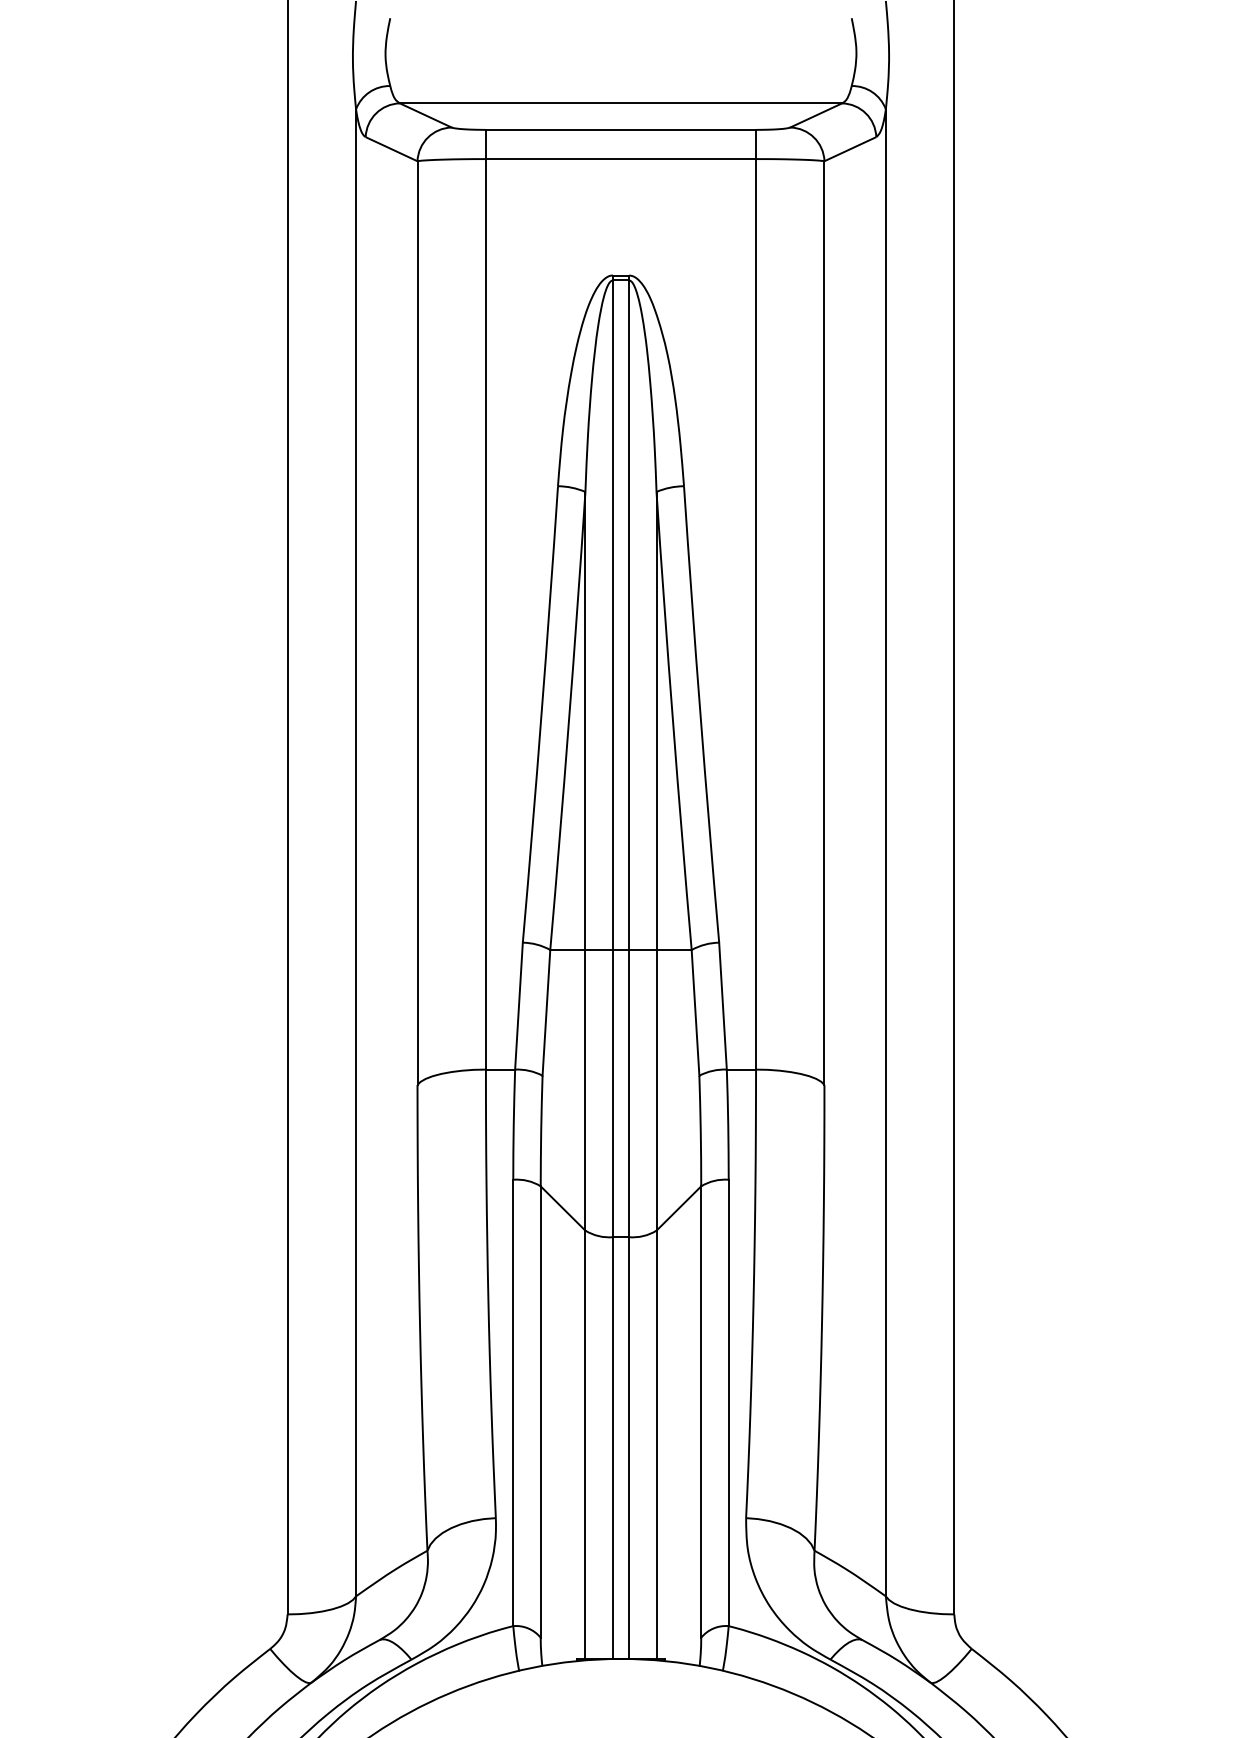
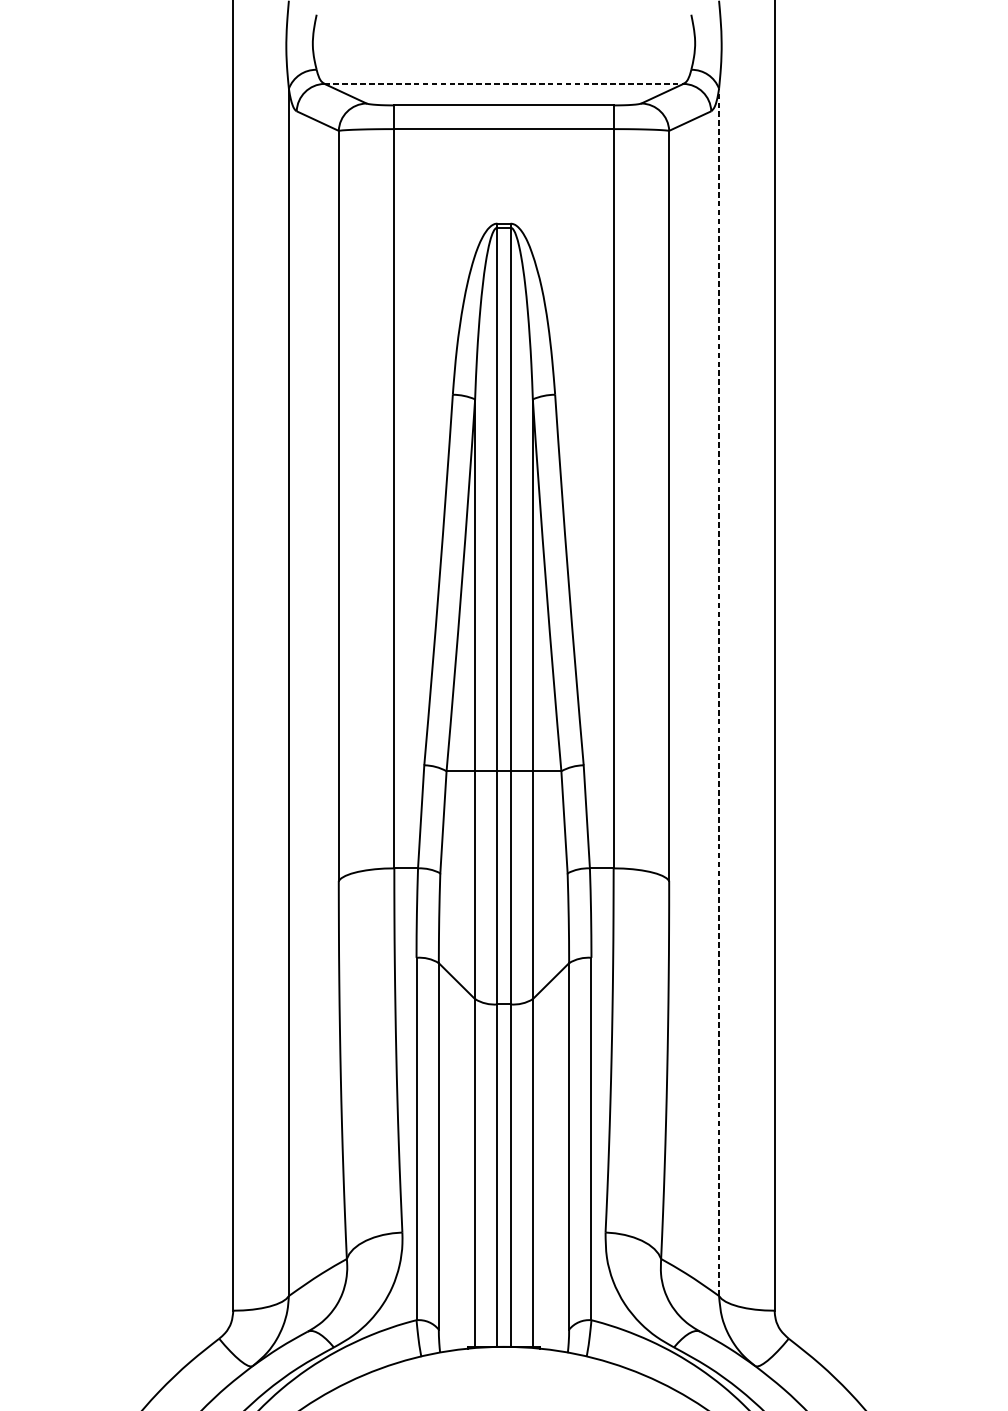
line: (621, 103) -> (504, 83), solid -> dashed
line: (885, 852) -> (718, 692), solid -> dashed

